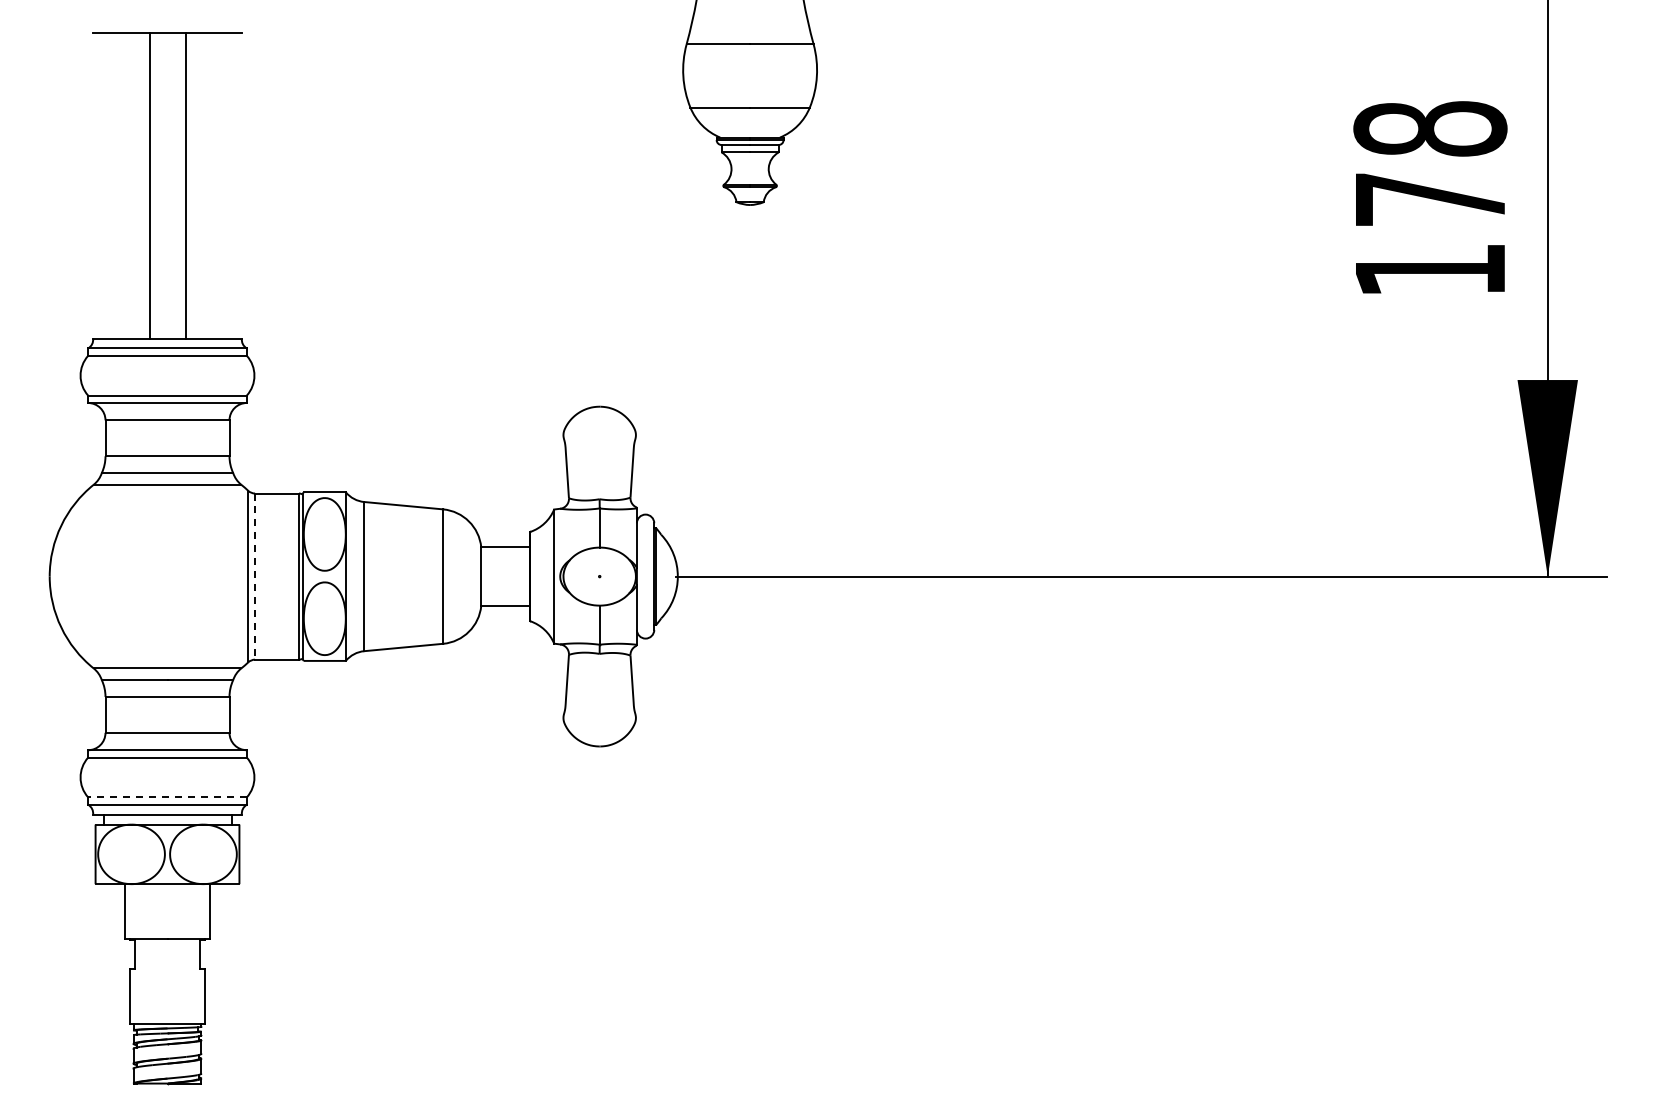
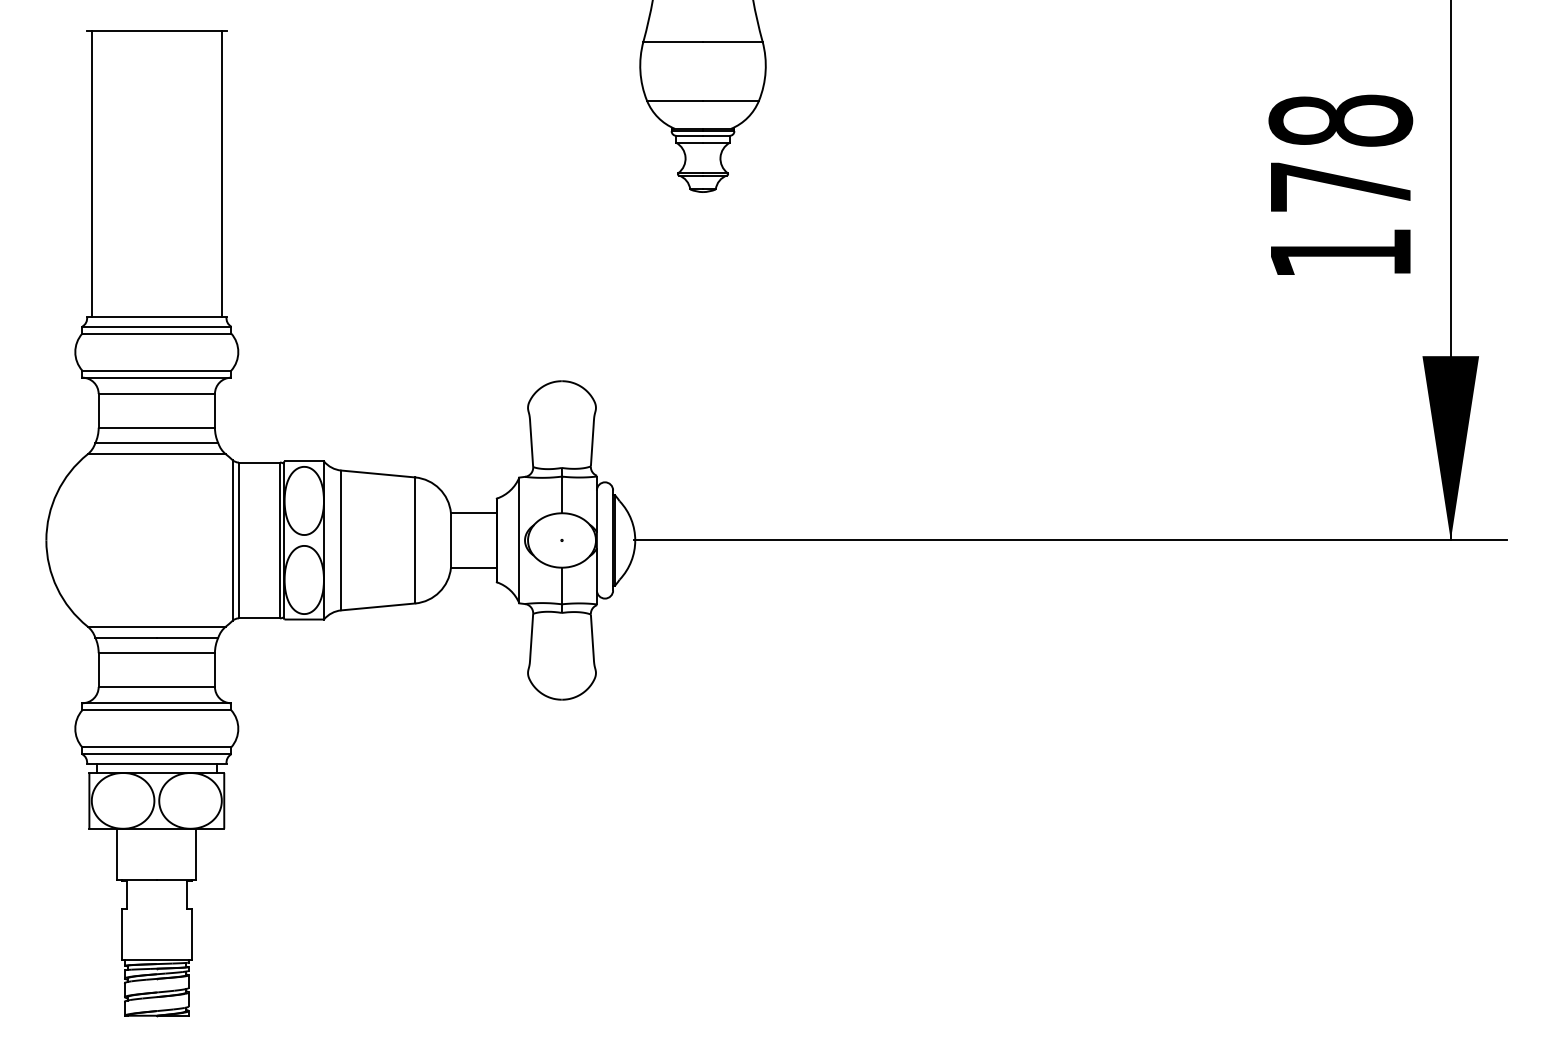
line: (150, 185) -> (92, 173), moved
line: (185, 185) -> (221, 173), moved
line: (255, 577) -> (239, 541), dashed -> solid
line: (167, 797) -> (156, 747), dashed -> solid

